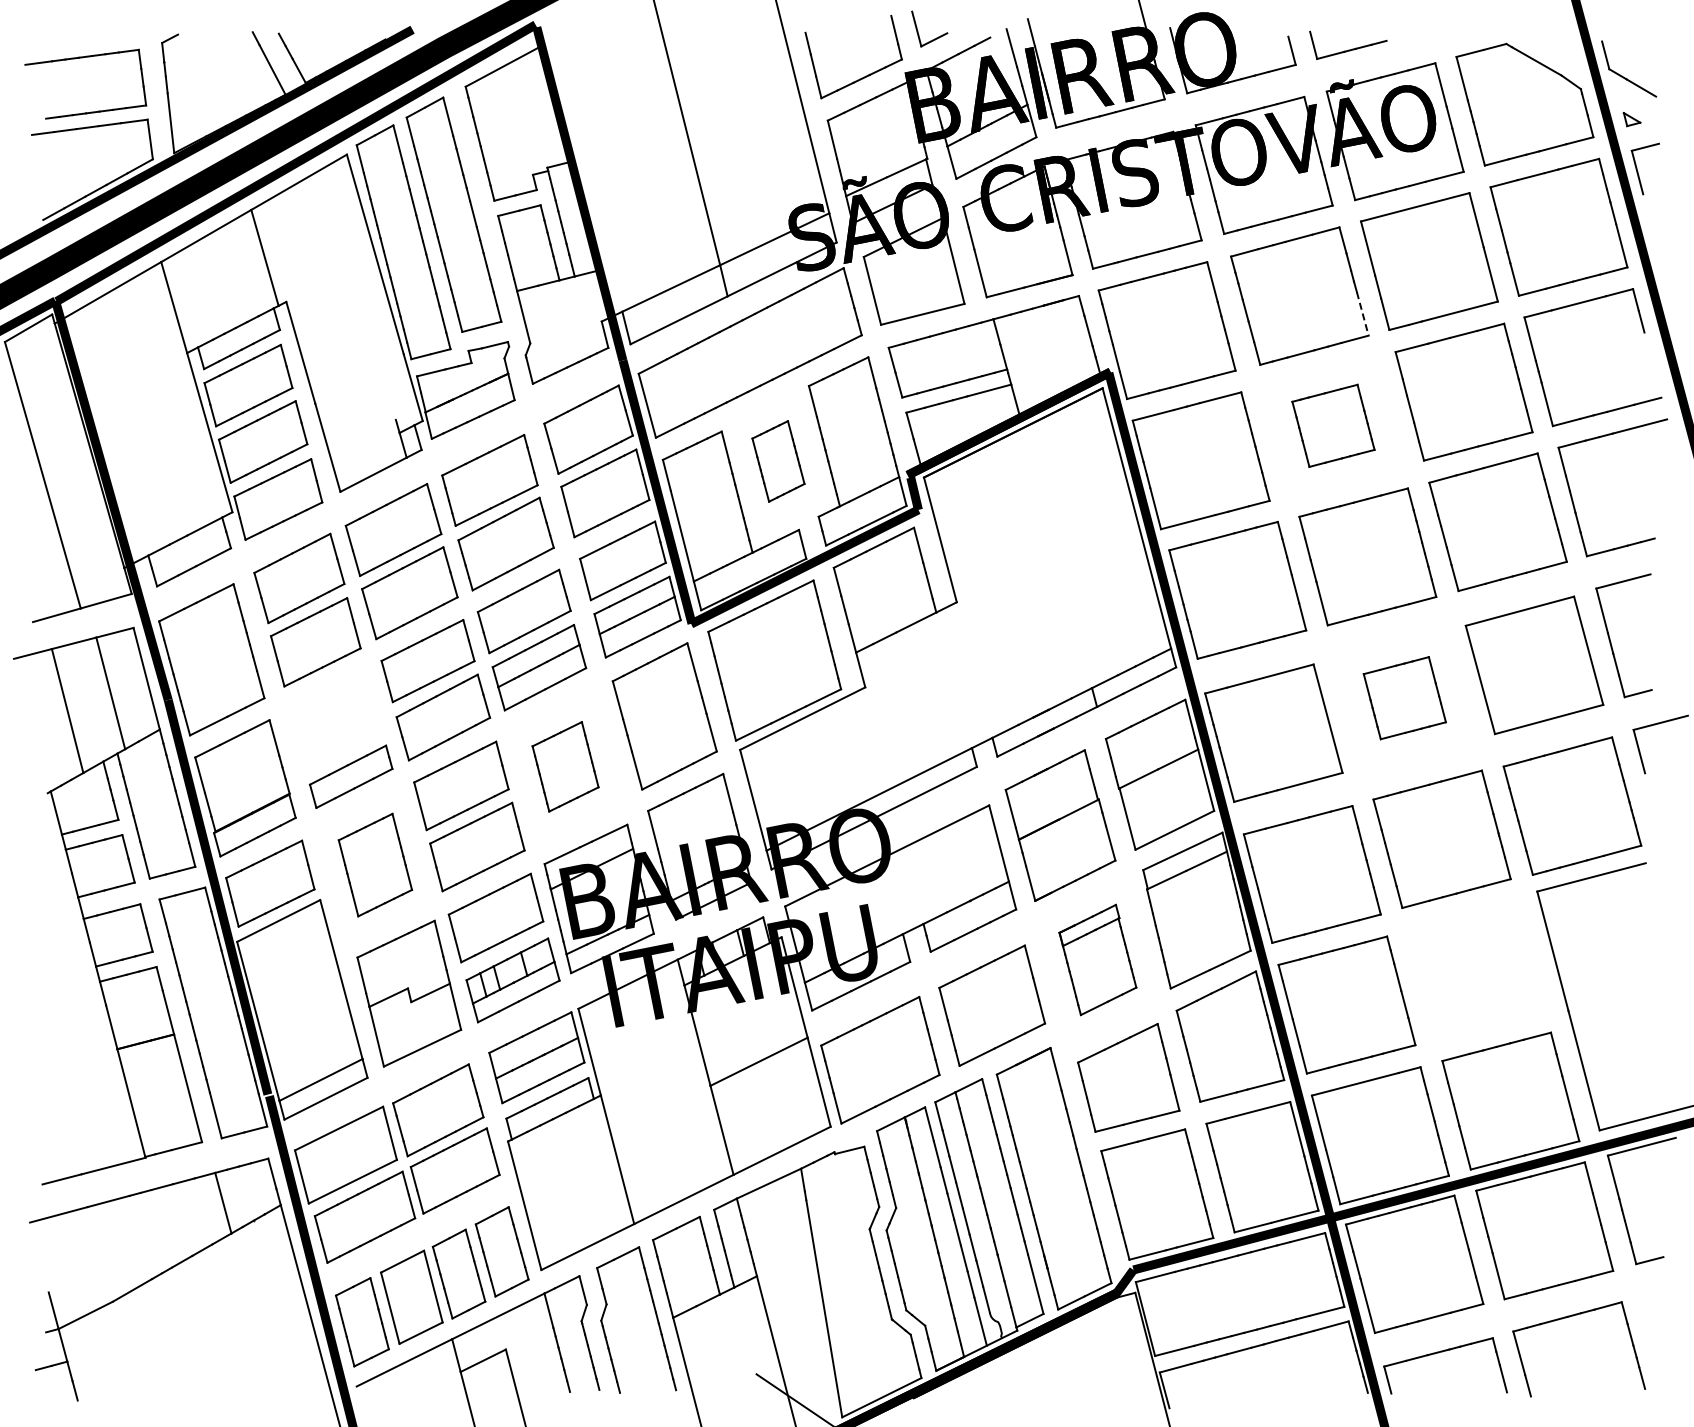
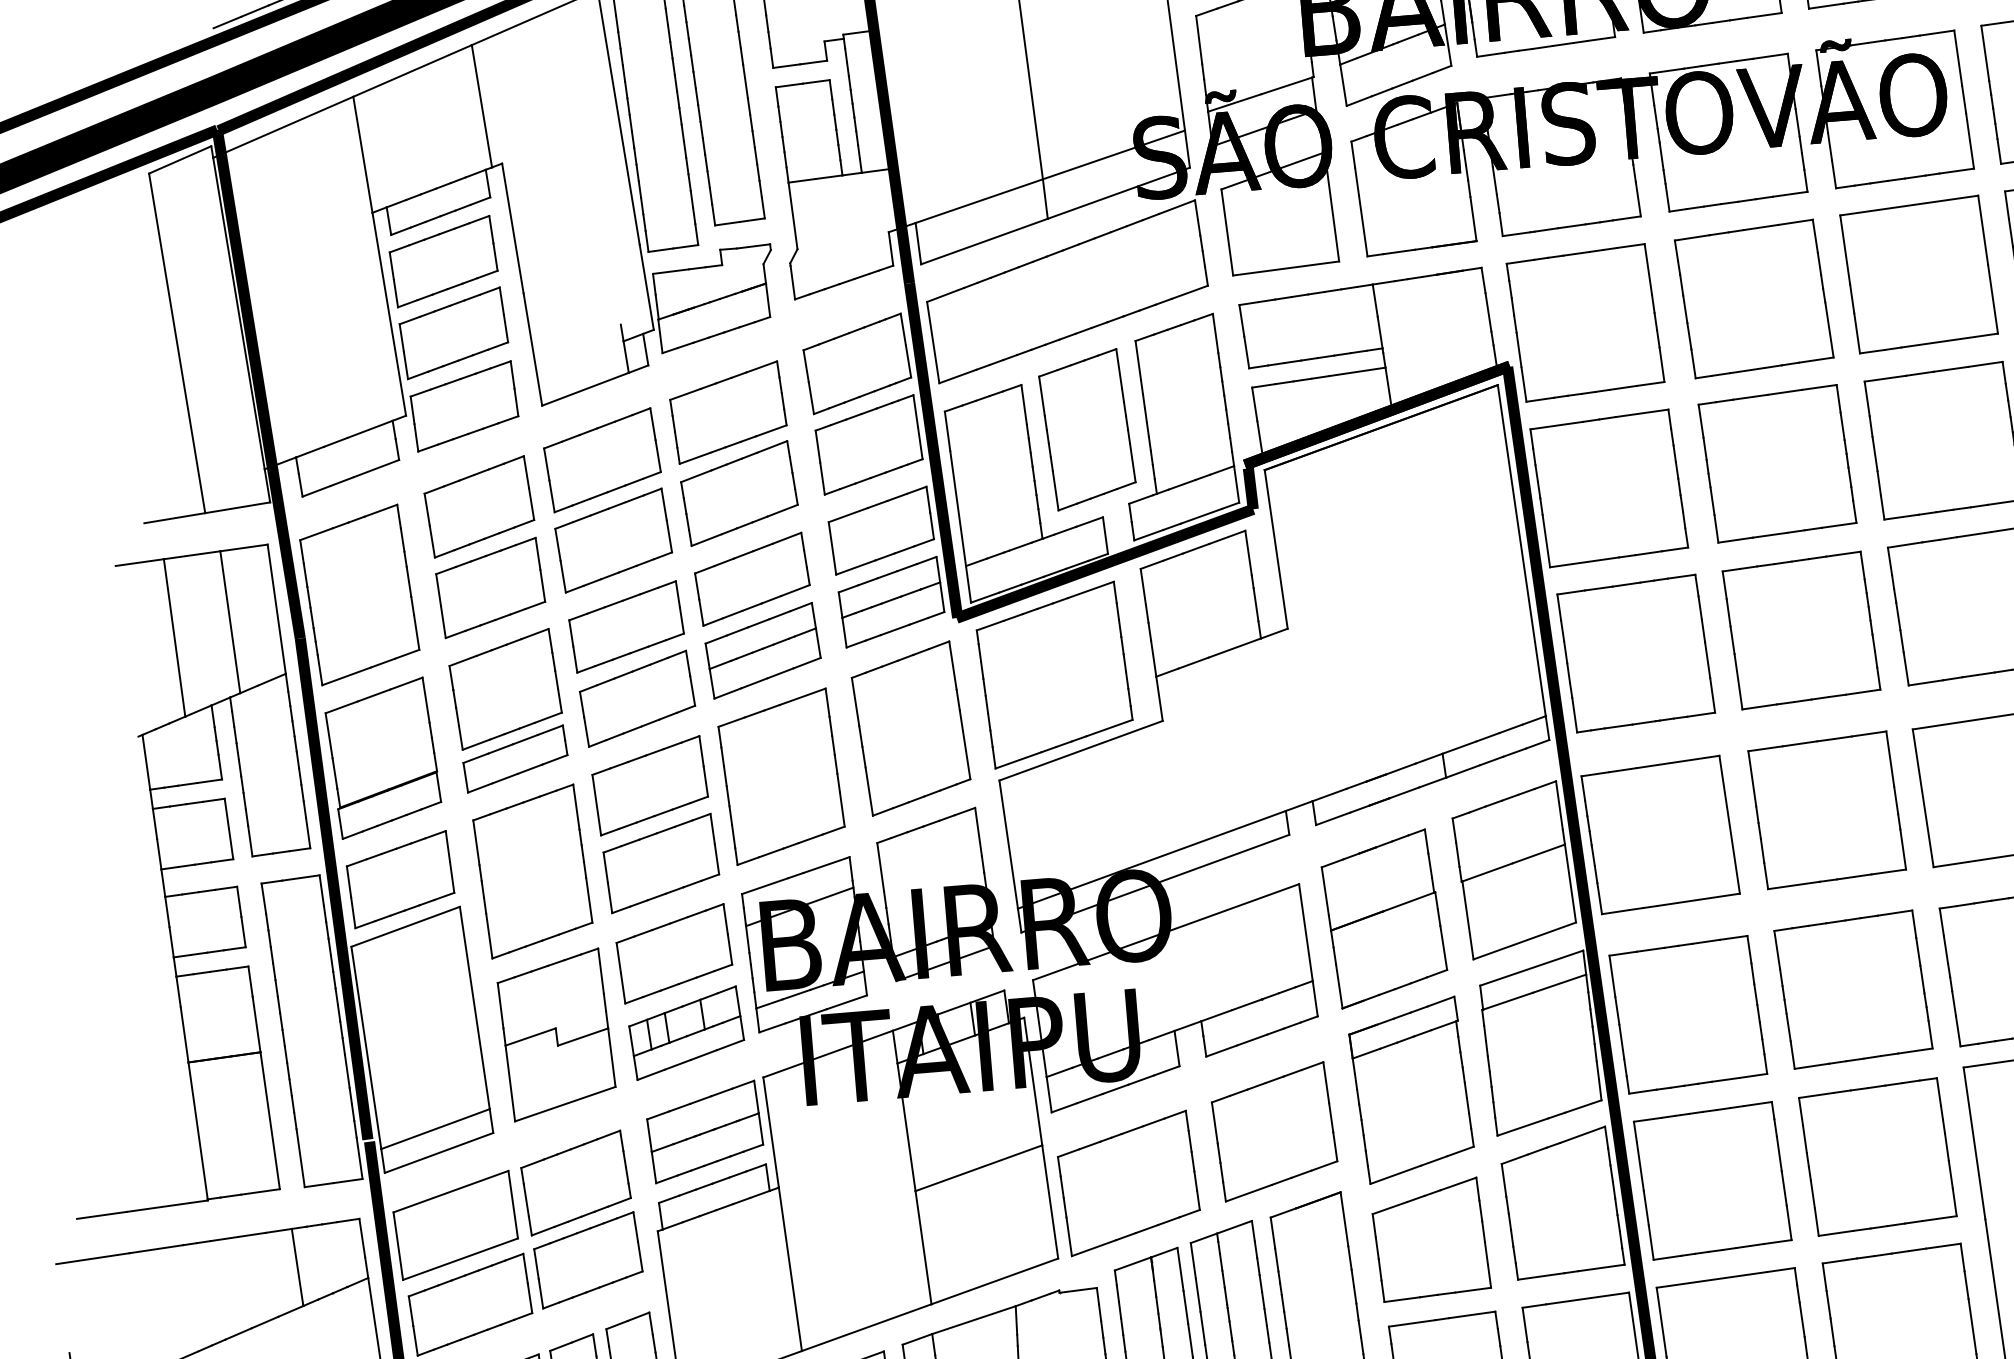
line: (1362, 314) -> (1829, 330), dashed -> solid
part: (1333, 425) -> (1777, 463), size x1.67
part: (778, 461) -> (1087, 429), size x1.67
part: (1404, 697) -> (1827, 809), size x1.67
part: (337, 721) -> (506, 688), added
part: (565, 766) -> (781, 776), size x1.67
part: (375, 864) -> (533, 870), size x1.43
part: (1097, 959) -> (1411, 1089), size x1.43
part: (1476, 970) -> (1877, 1156), added

